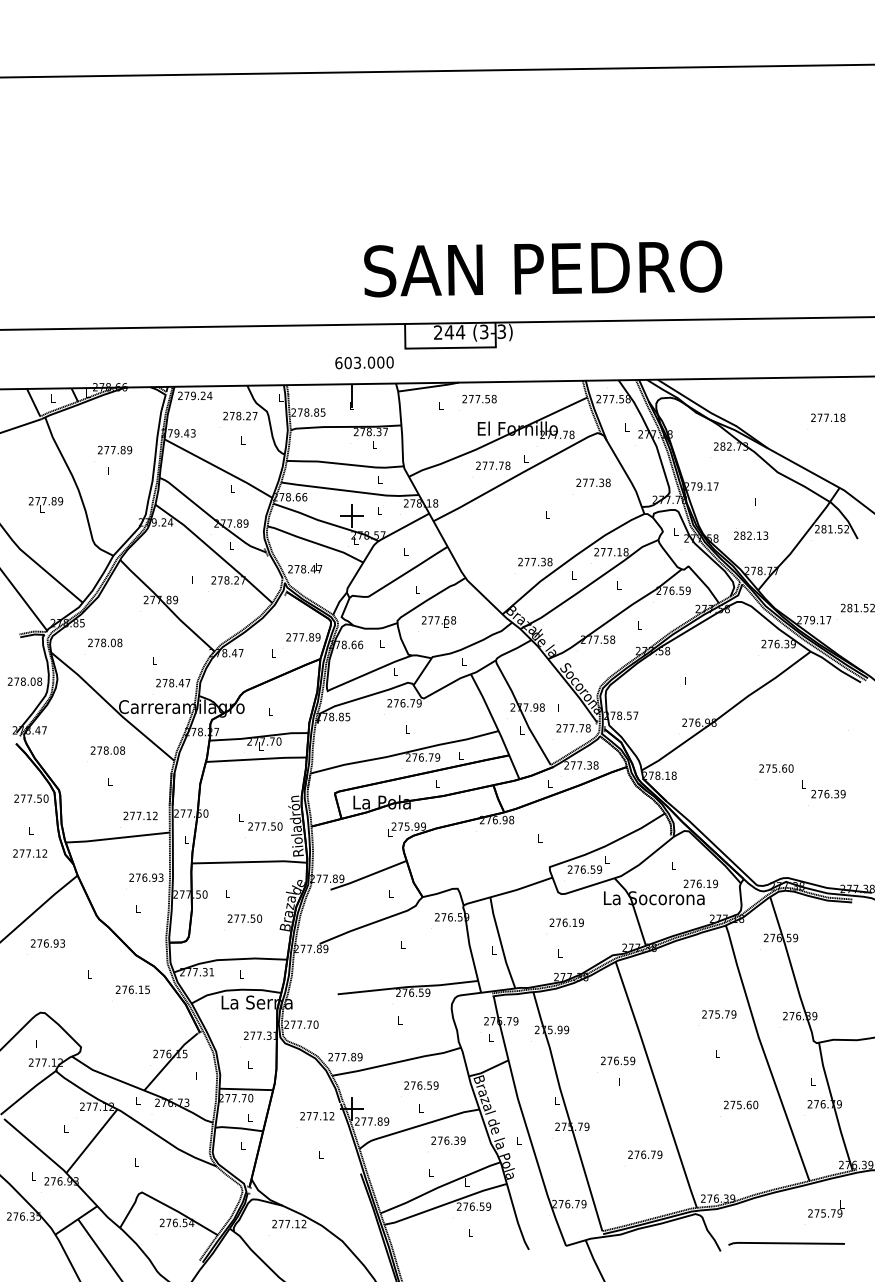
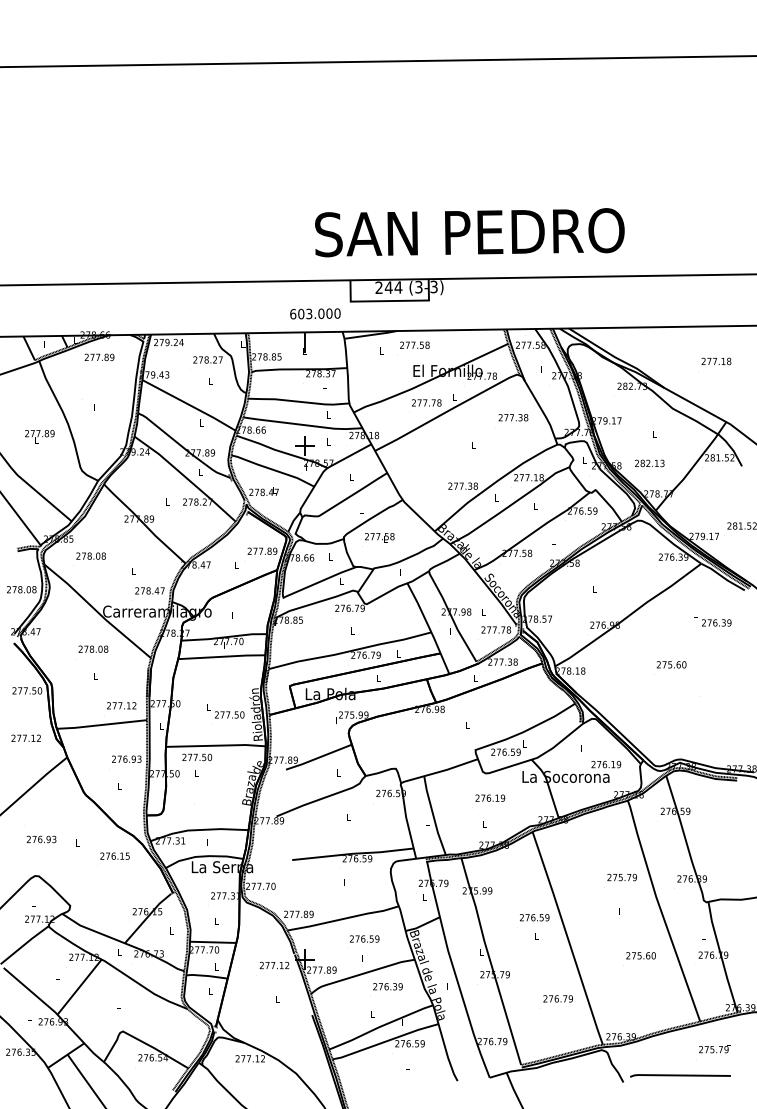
text: (115, 449) -> (100, 356), moved
text: (823, 789) -> (712, 618), moved
text: (244, 918) -> (196, 757), moved
text: (47, 943) -> (41, 839), moved

